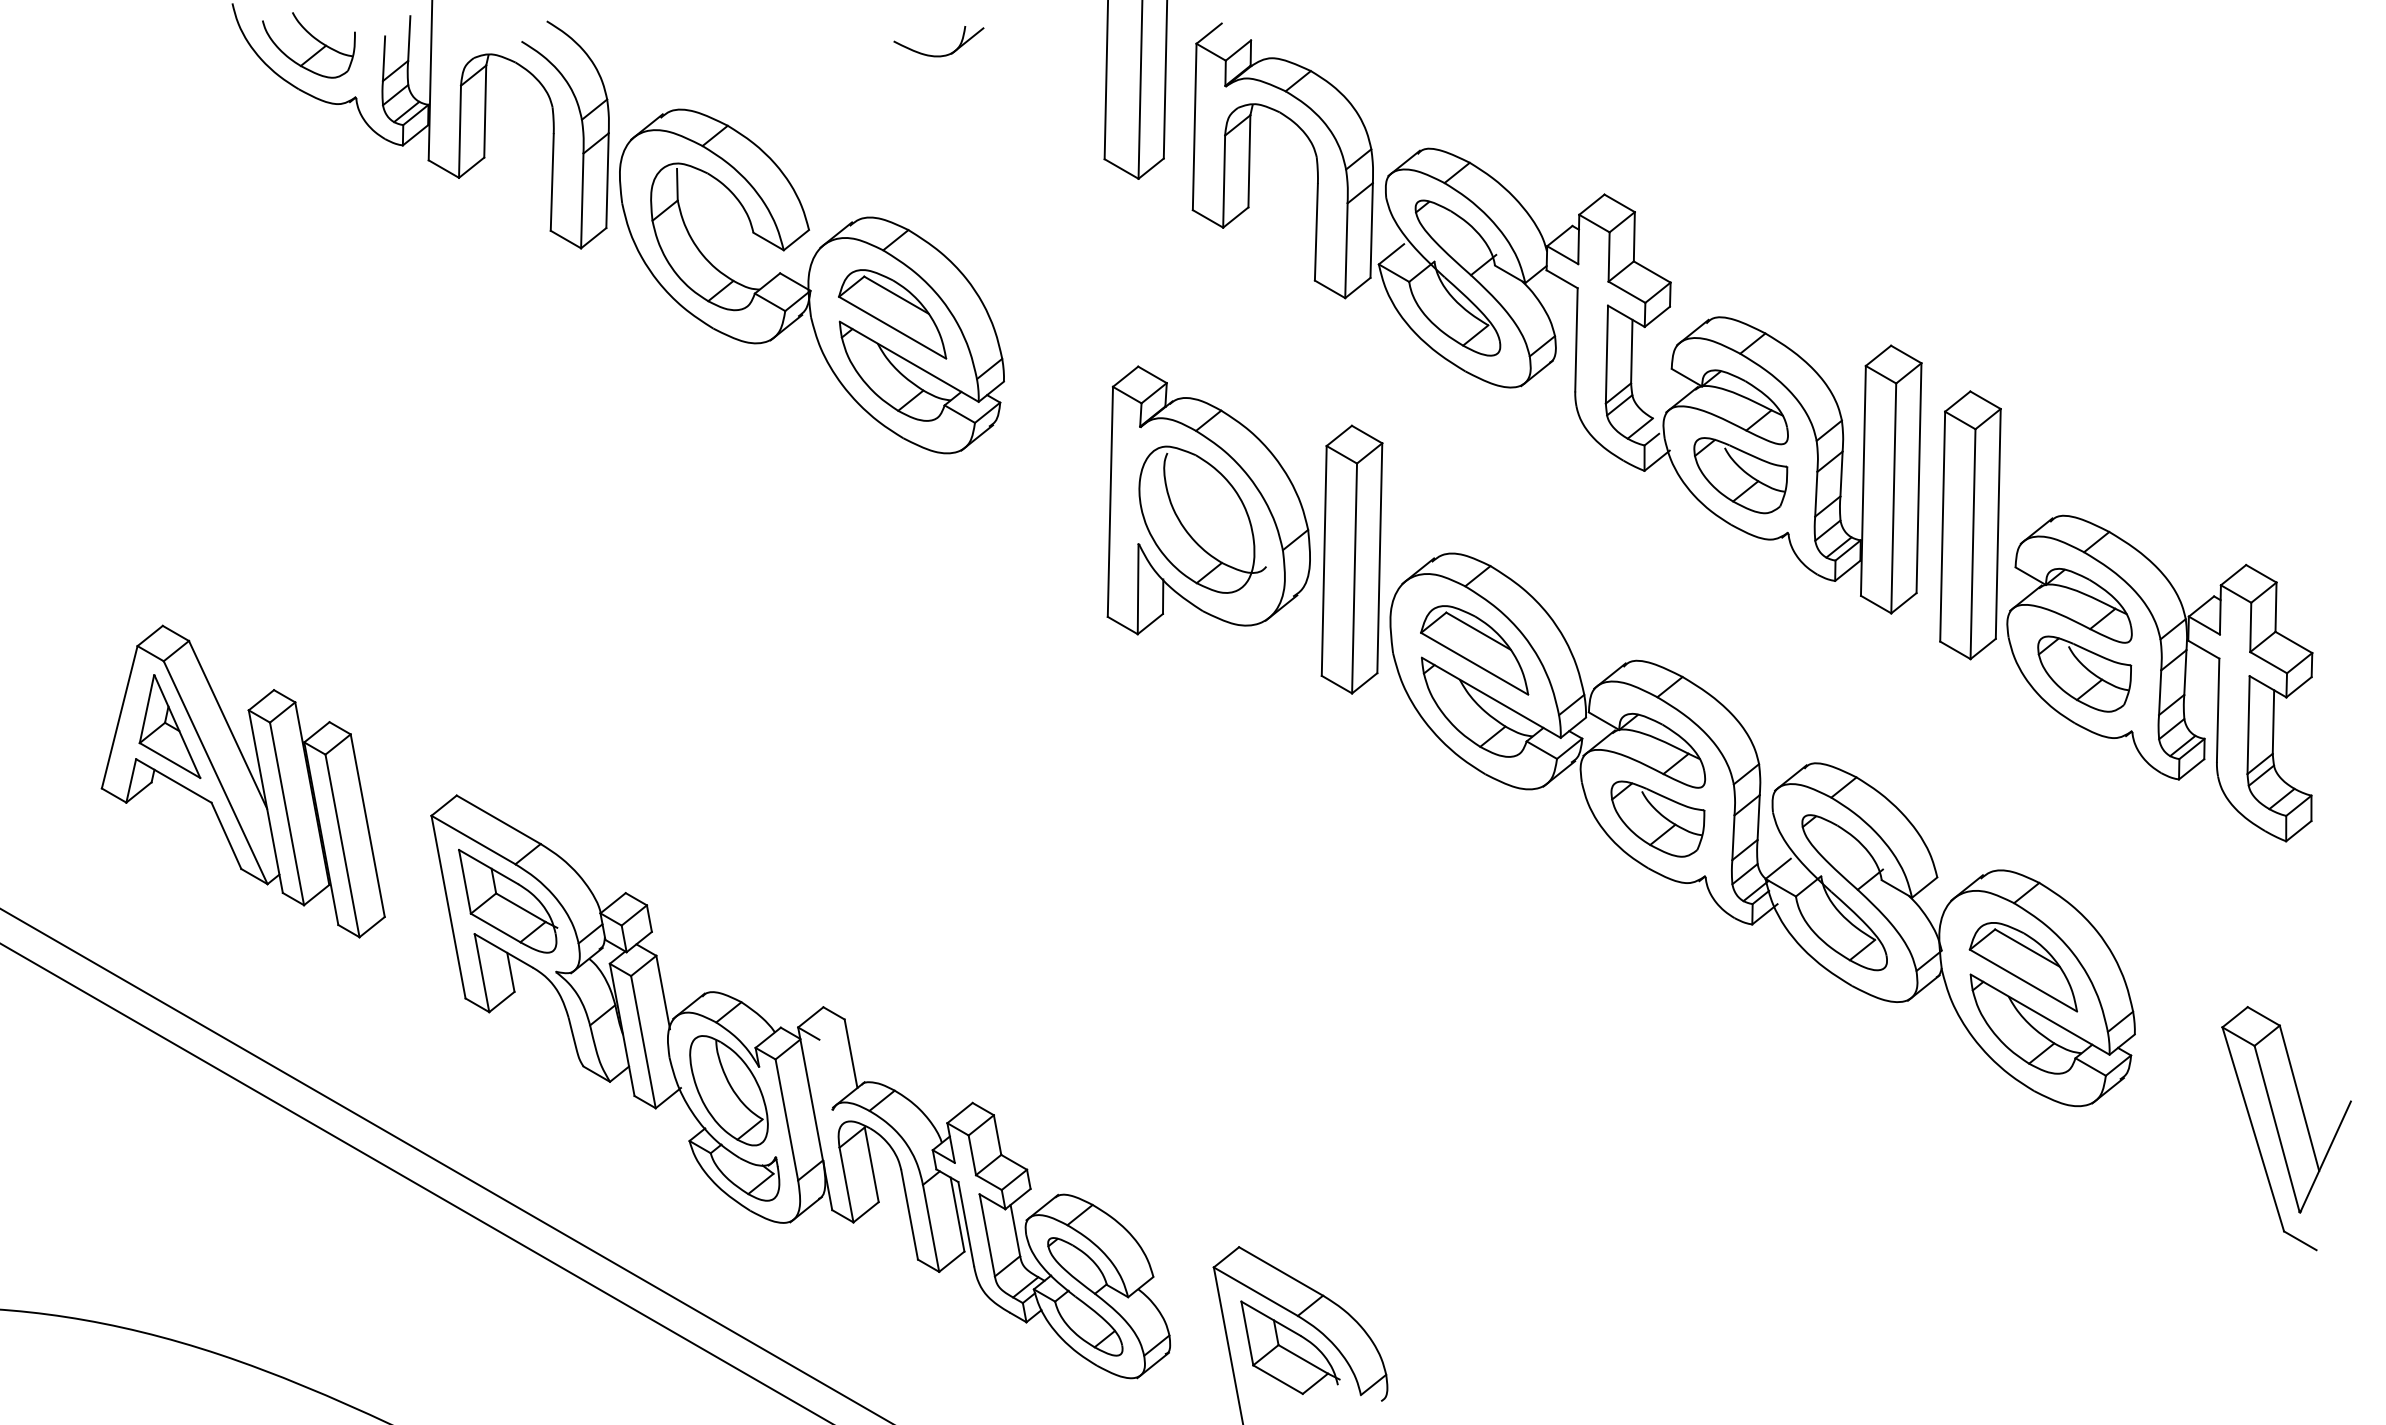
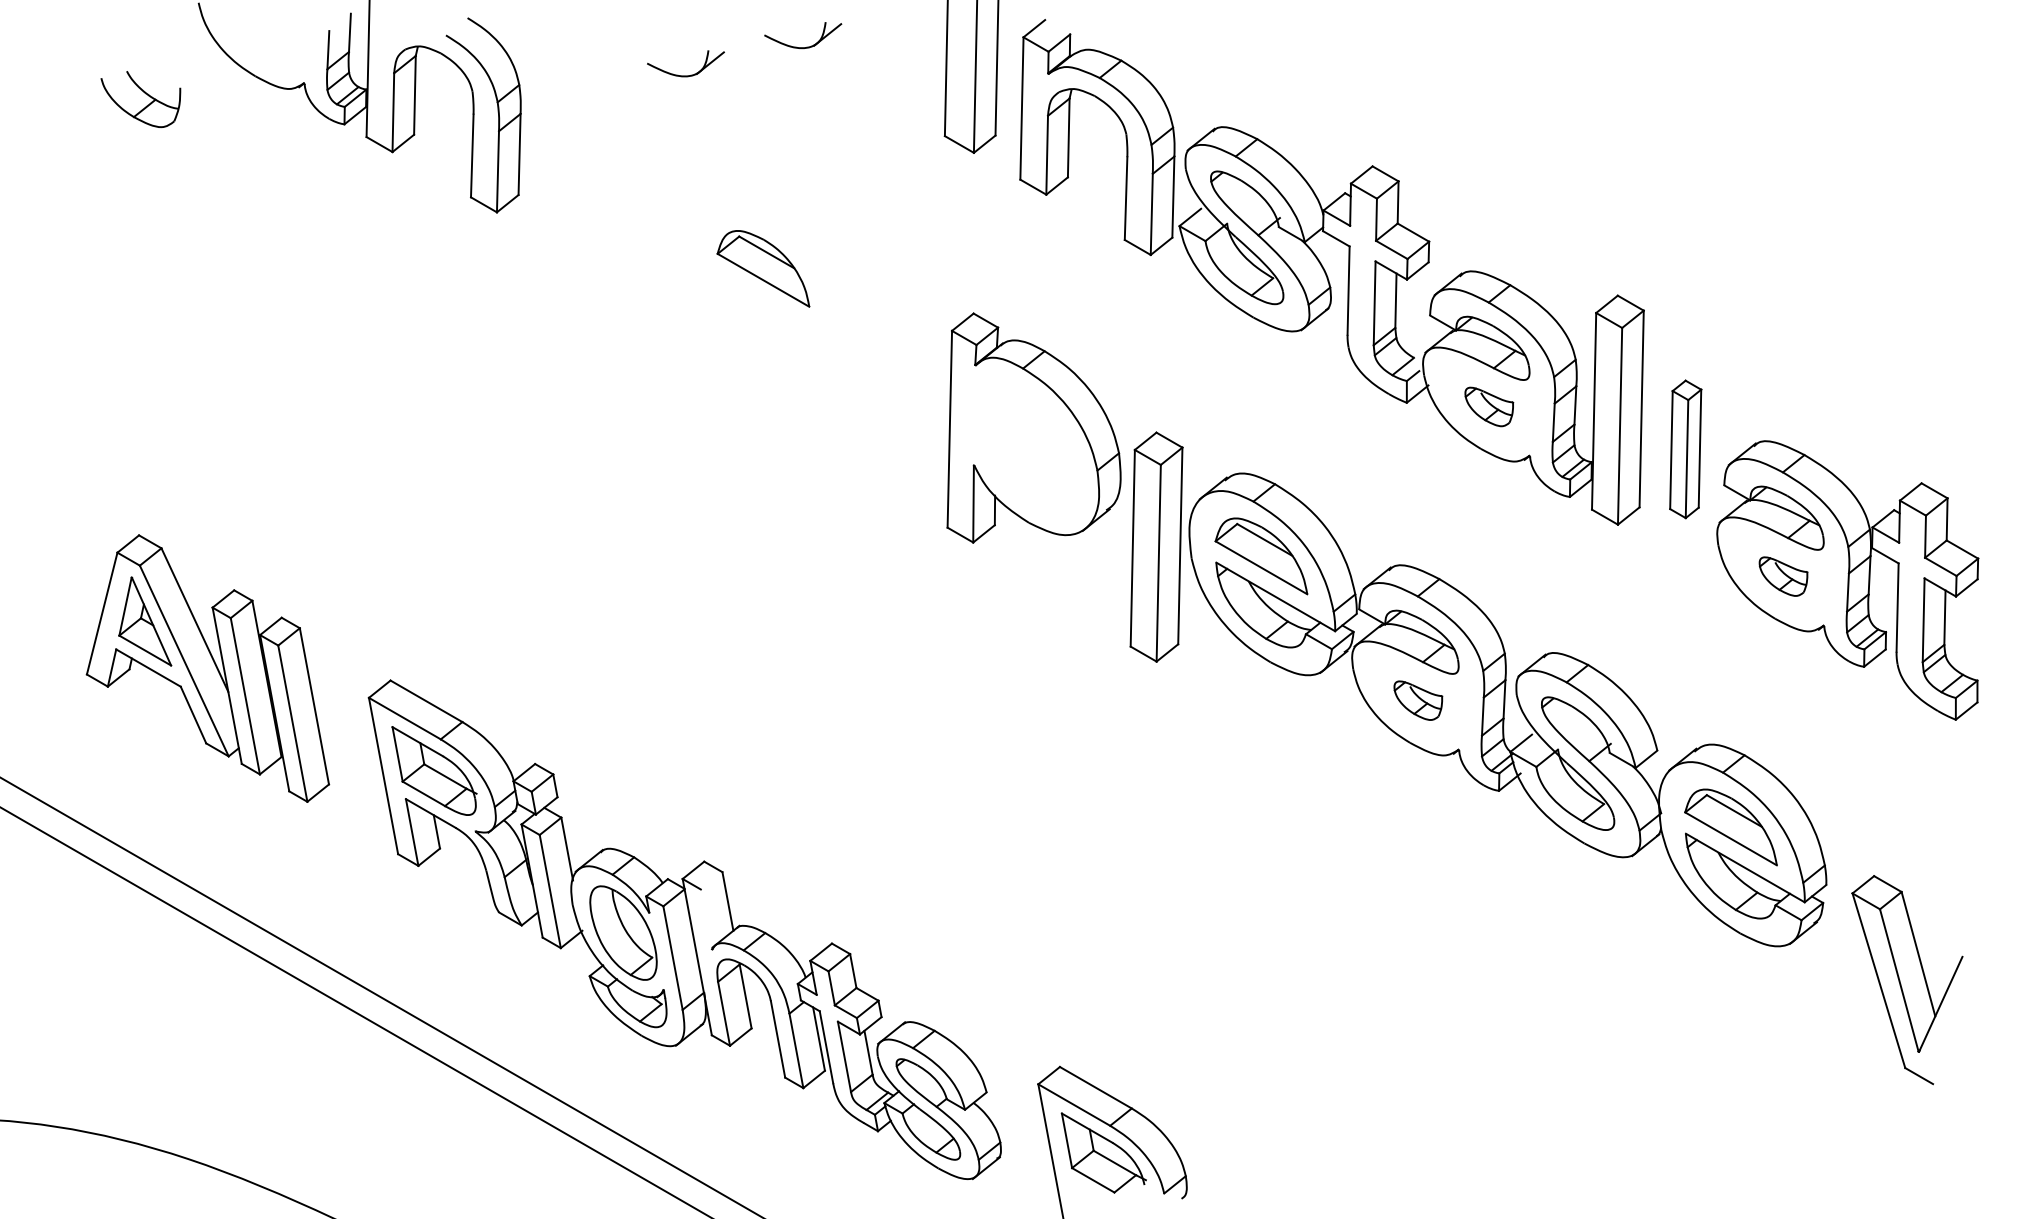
part: (314, 39) -> (145, 94), moved
part: (801, 88) -> (685, 75), added
part: (811, 281) -> (694, 240), removed
part: (1740, 475) -> (1488, 406), size x0.6
part: (1202, 519) -> (1028, 444), removed
part: (1970, 525) -> (1685, 449), size x0.6
part: (1351, 559) -> (1156, 547), moved
part: (2084, 673) -> (1783, 576), size x0.6
part: (1657, 818) -> (1417, 700), size x0.6
part: (2286, 1128) -> (1907, 979), moved

